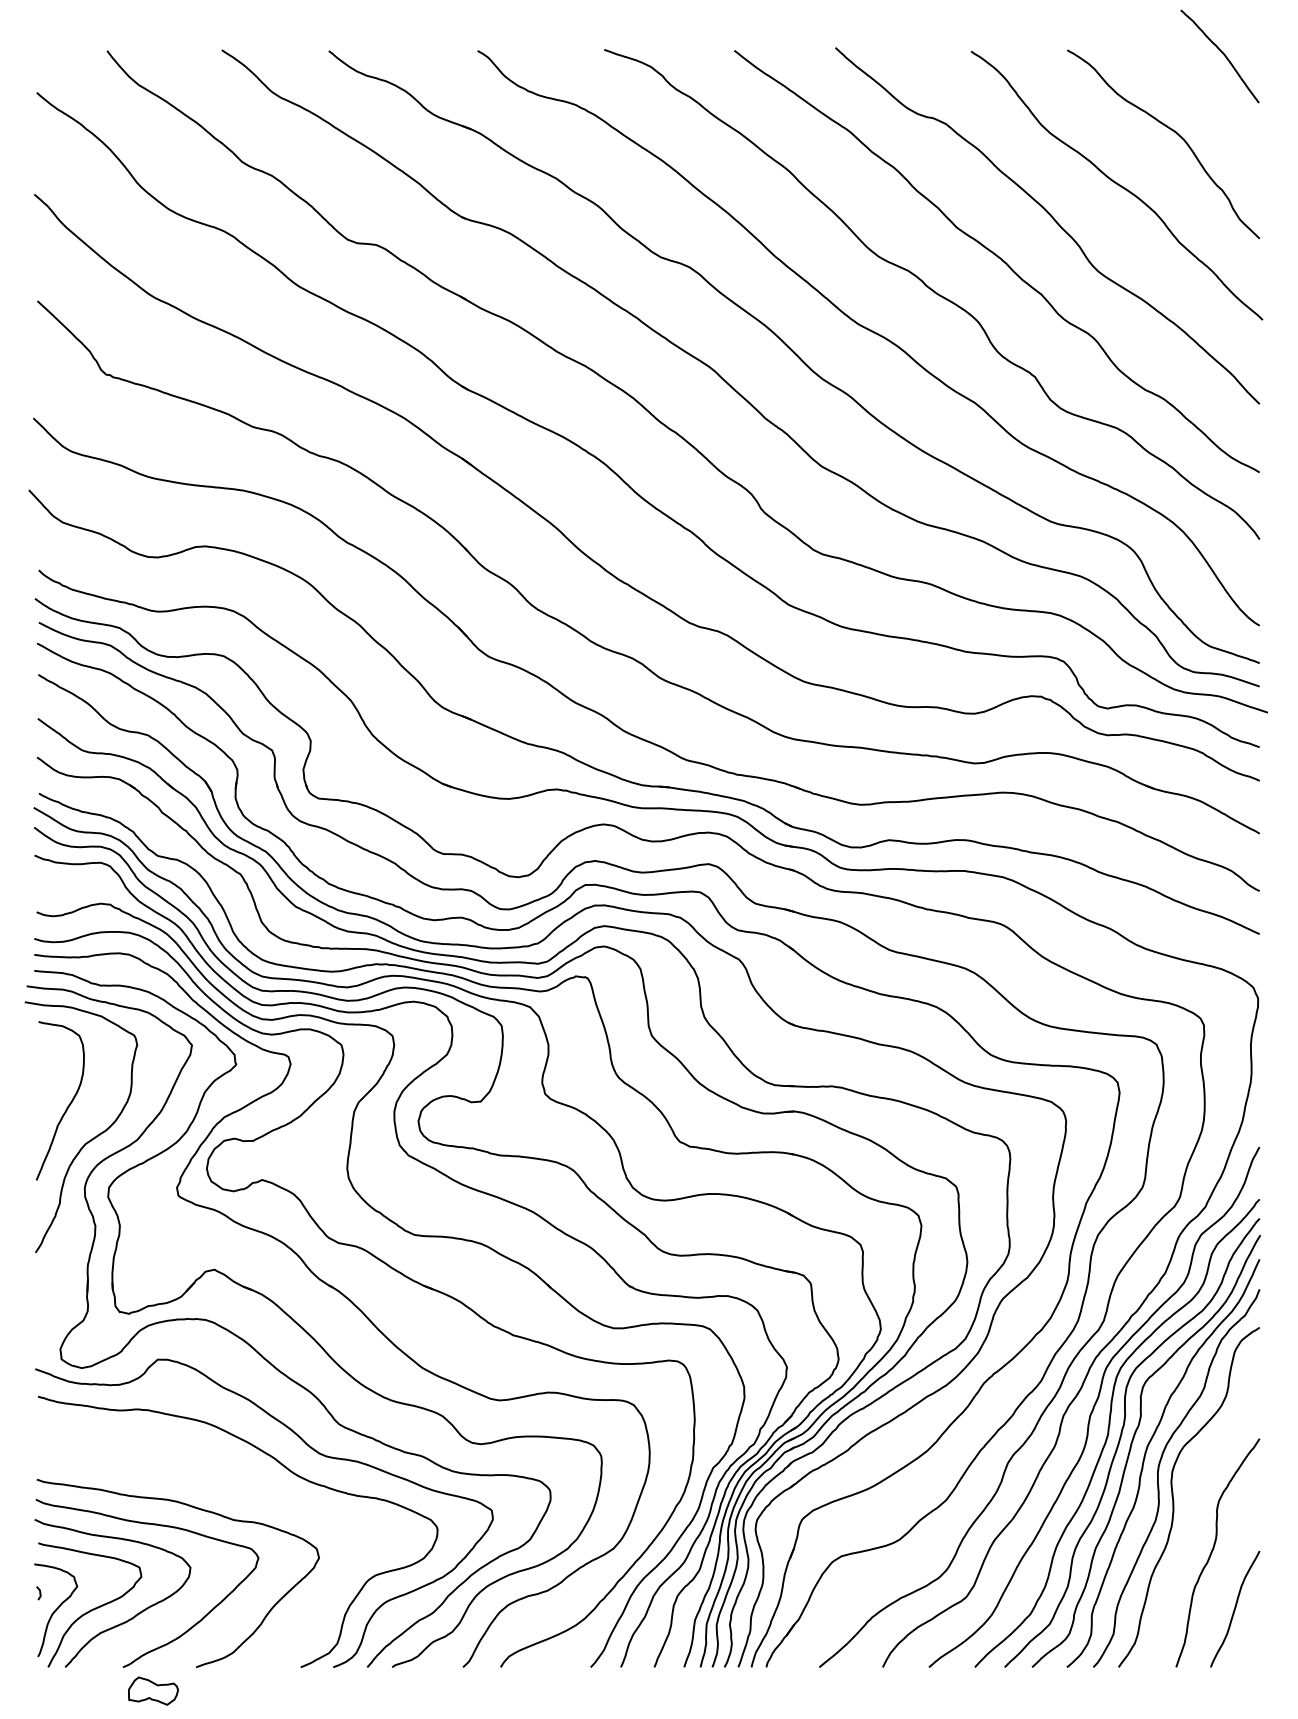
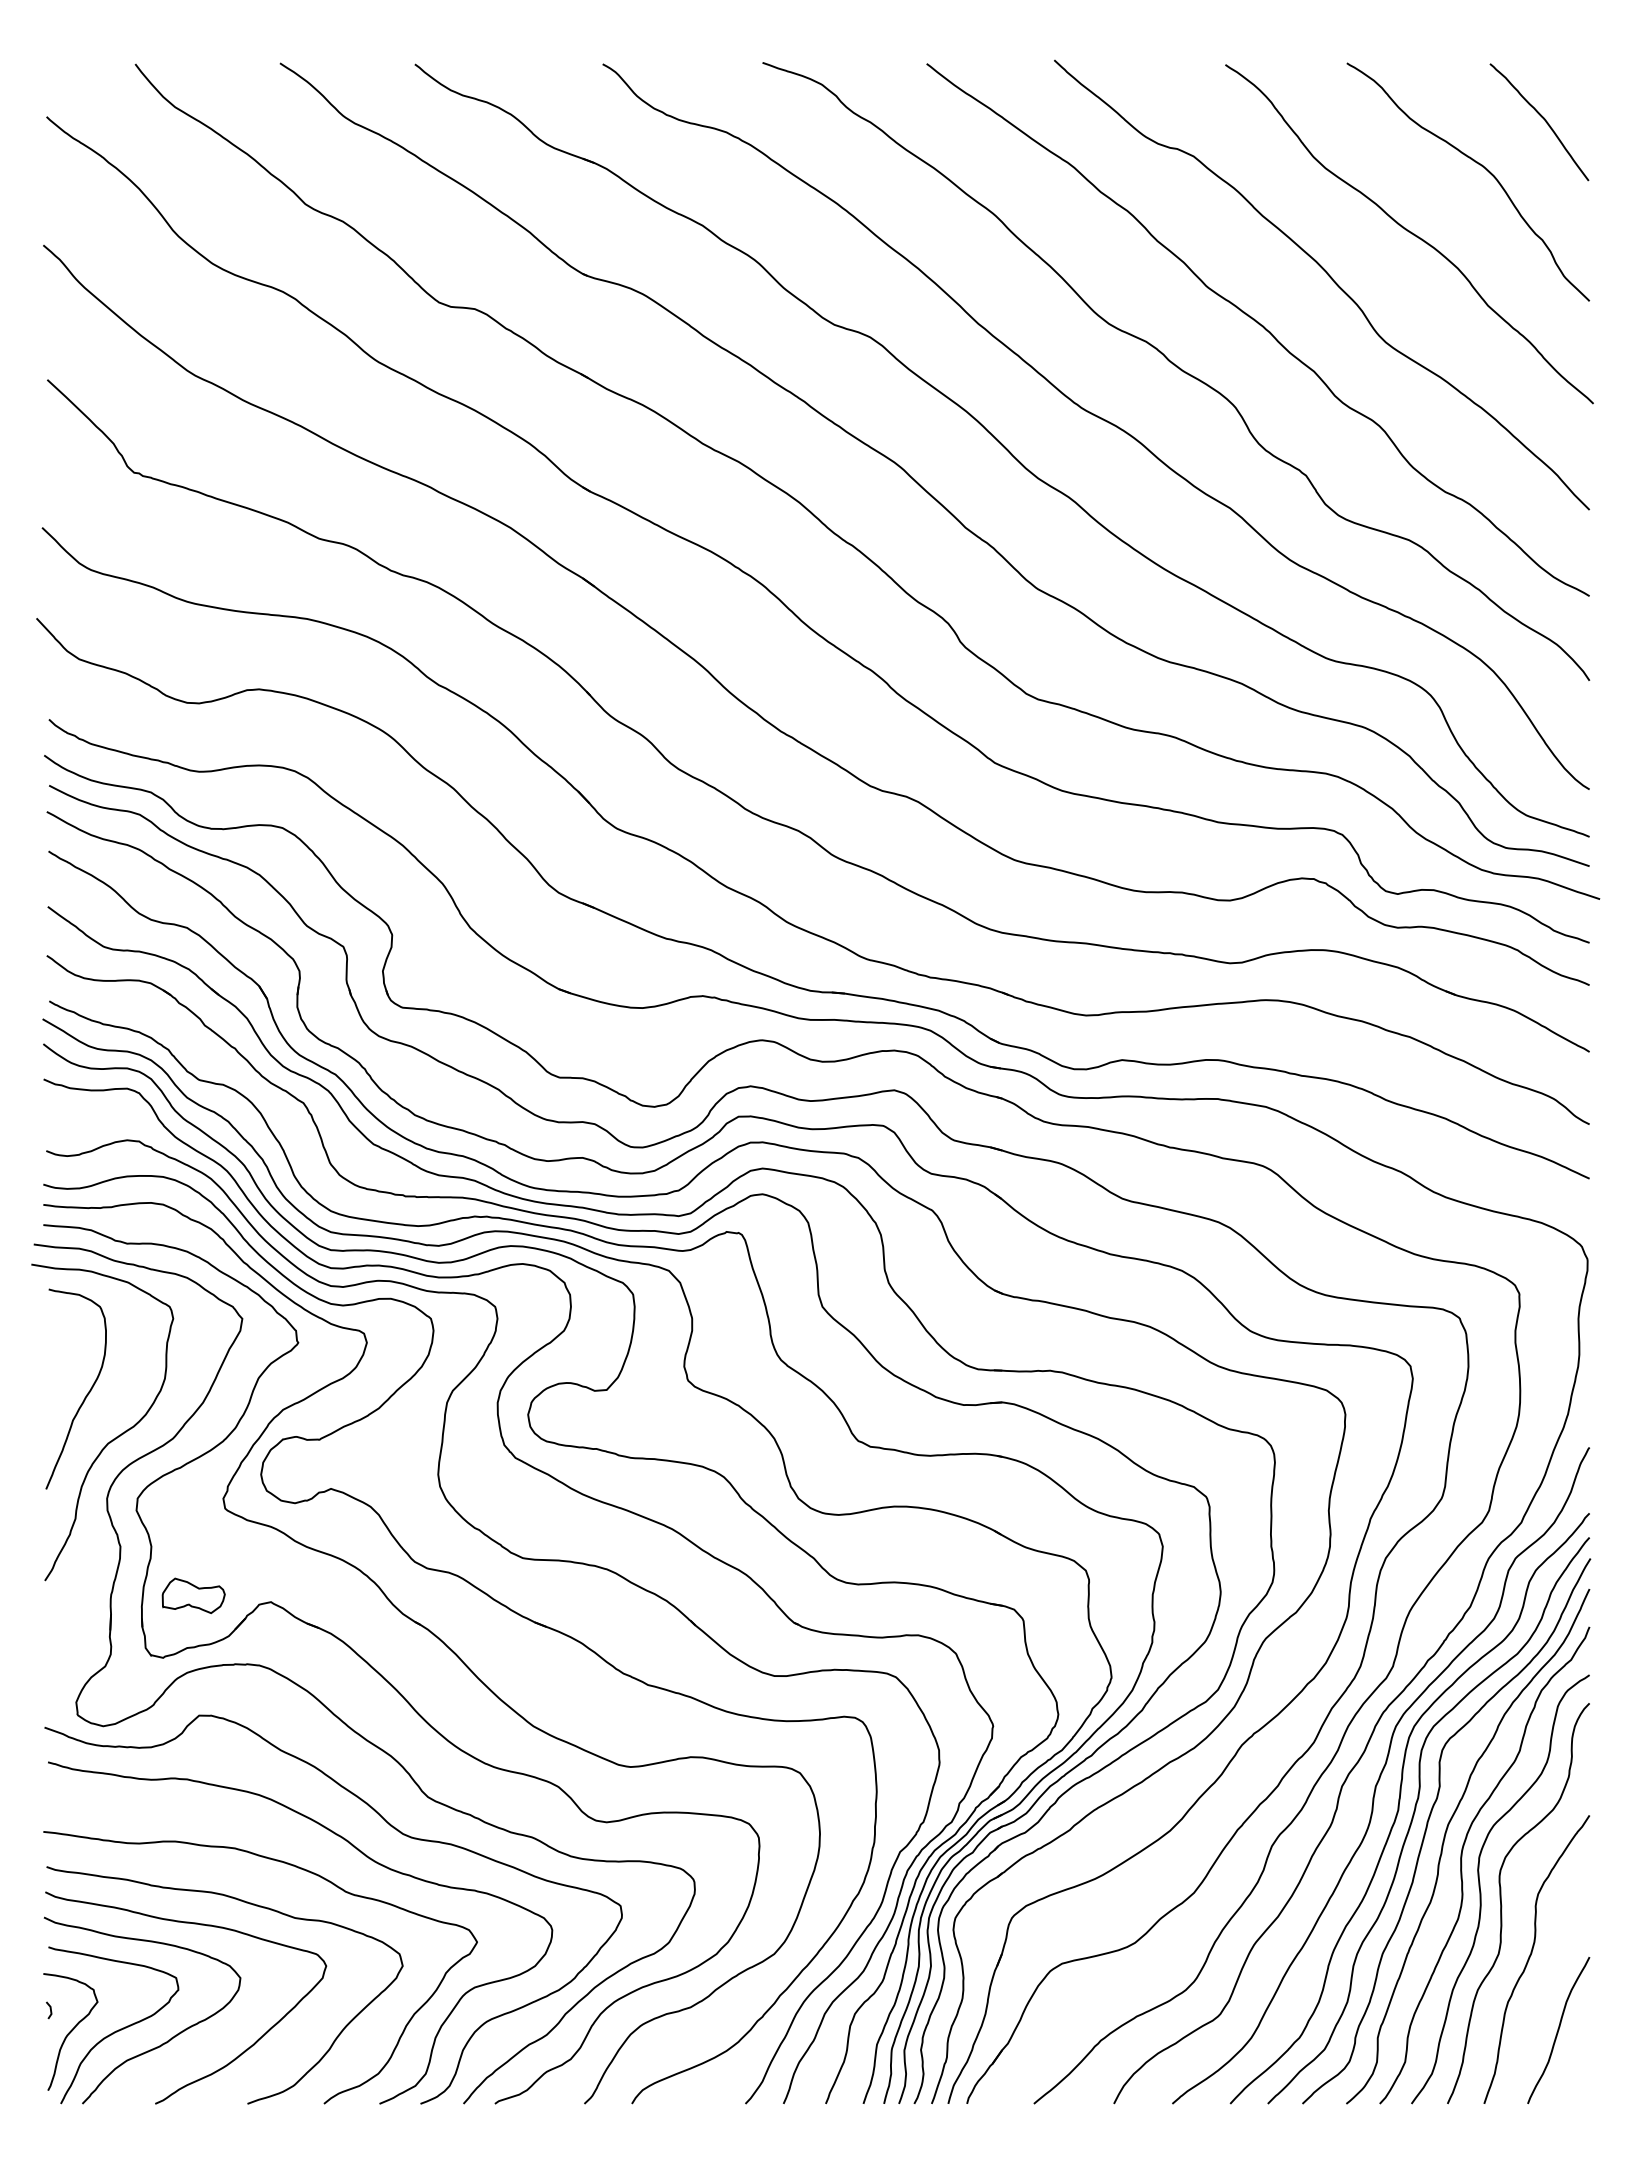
curve: (1222, 53) -> (1542, 118), moved
curve: (238, 1481) -> (300, 1869), added
curve: (1190, 1510) -> (1502, 1905), added
part: (153, 1690) -> (193, 1595), moved

